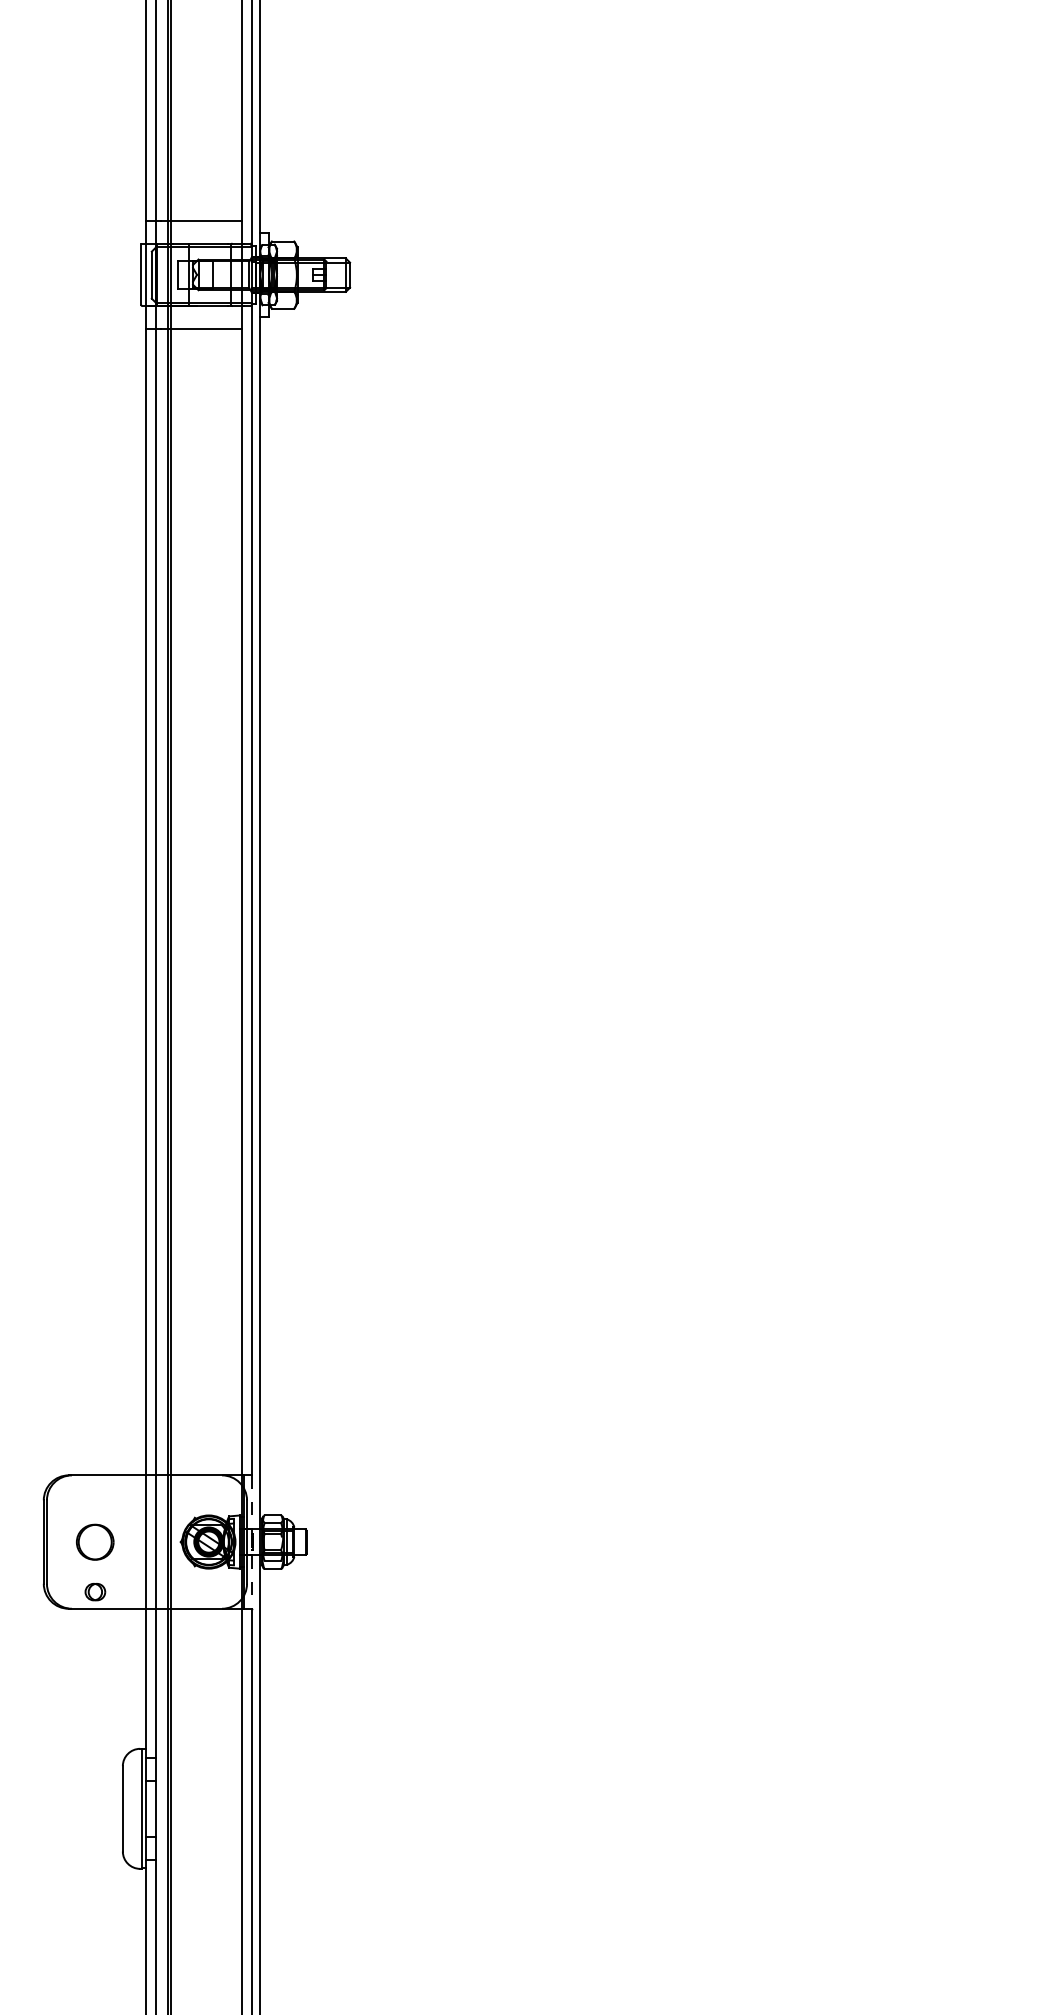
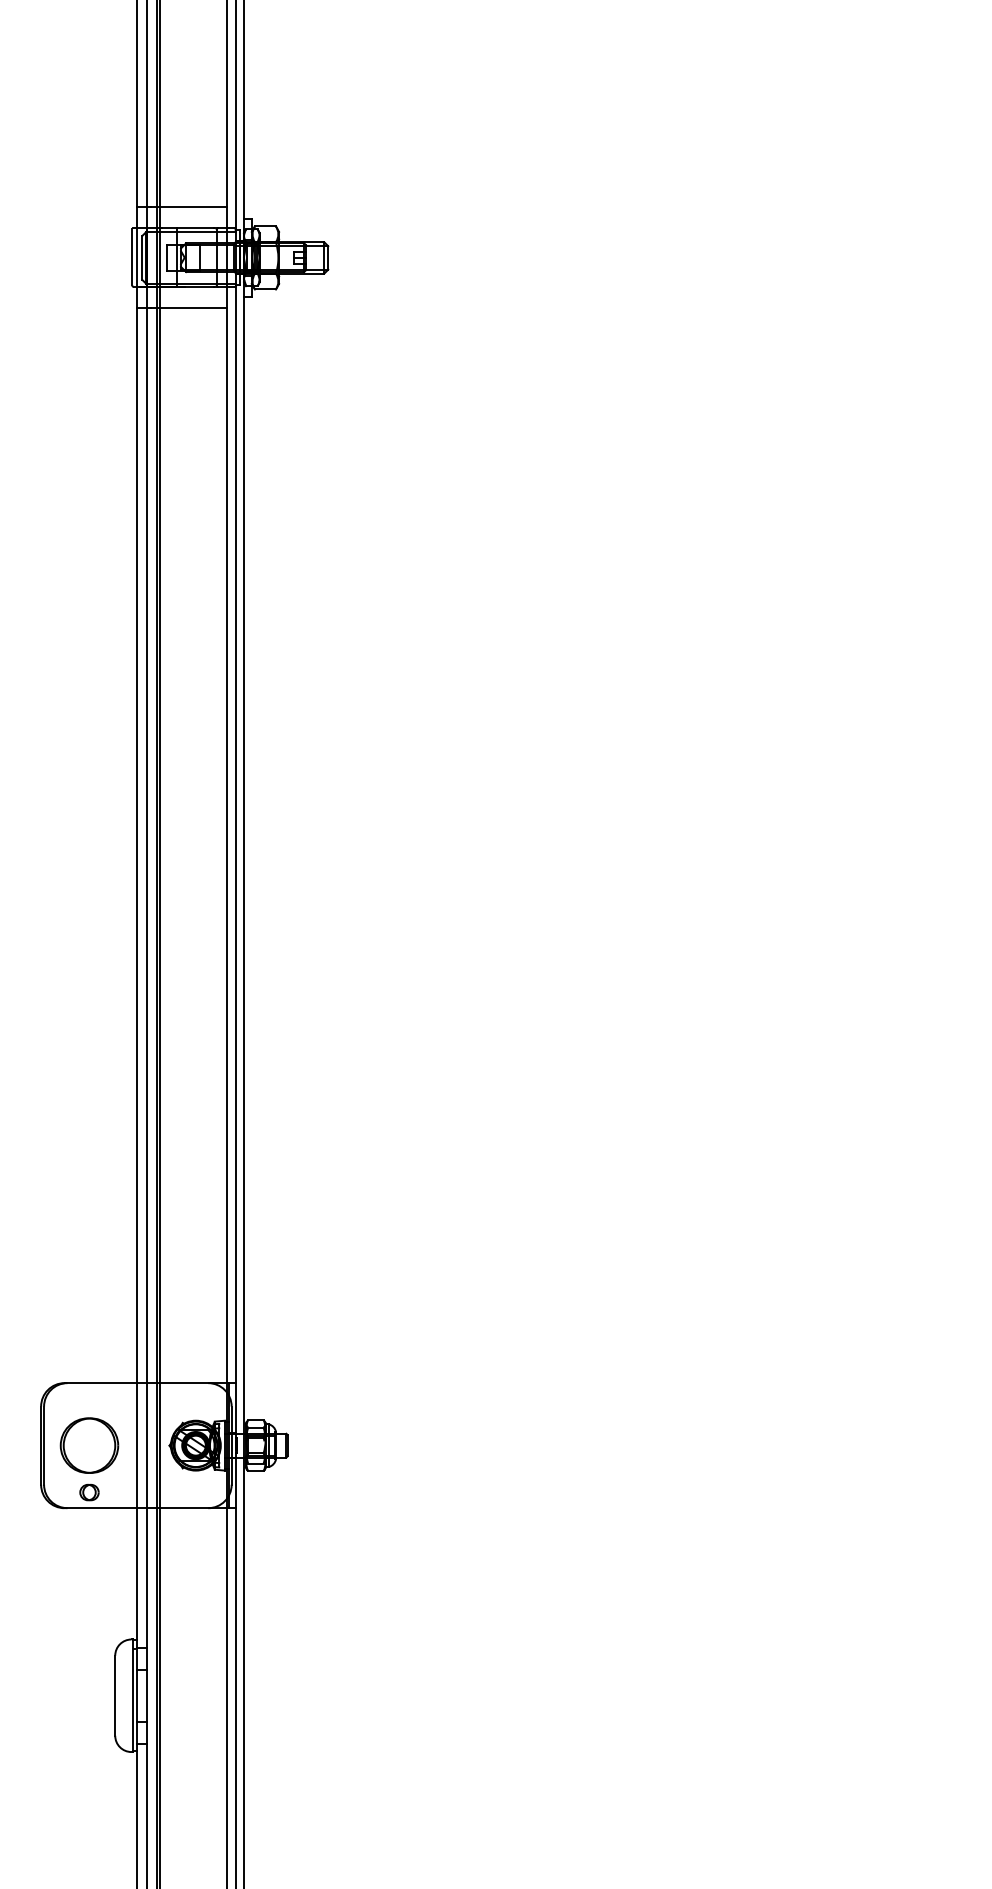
part: (94, 1542) -> (88, 1446), size x1.67
line: (251, 1542) -> (235, 1446), dashed -> solid

